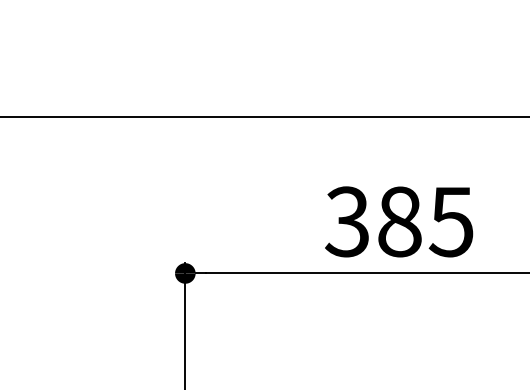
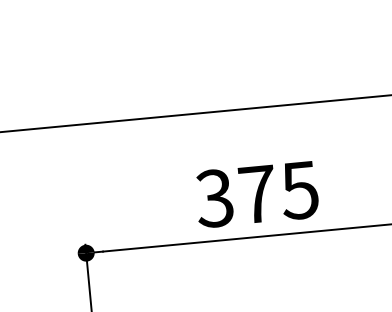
text: (399, 221) -> (257, 194), 385 -> 375

